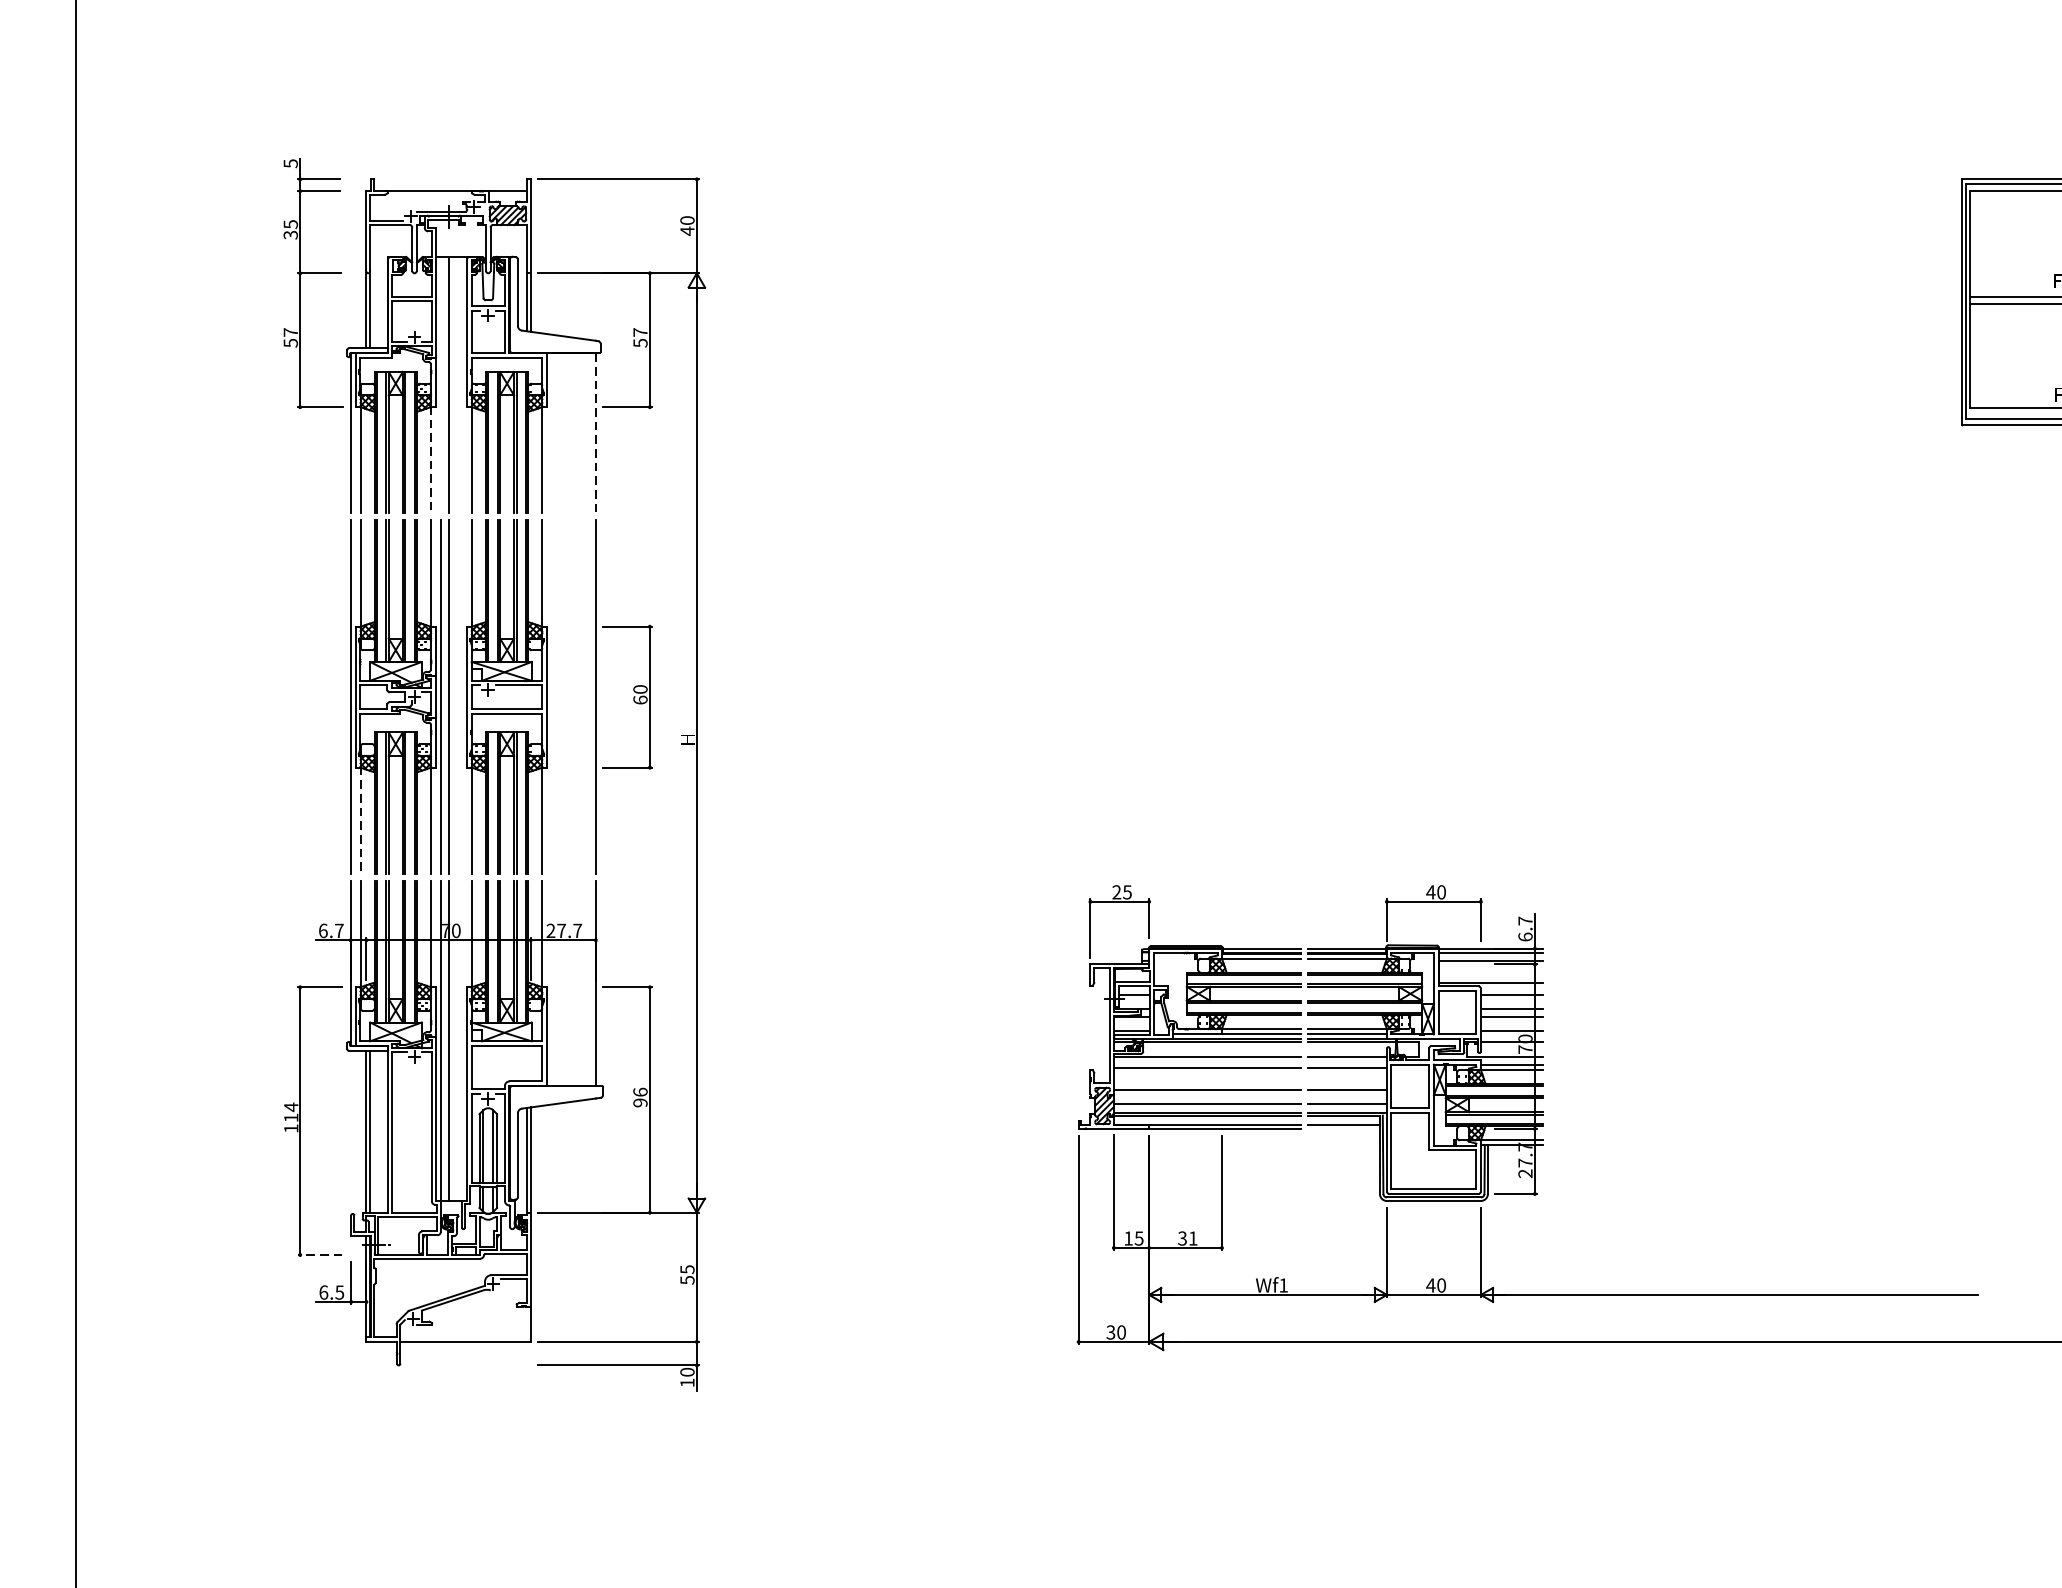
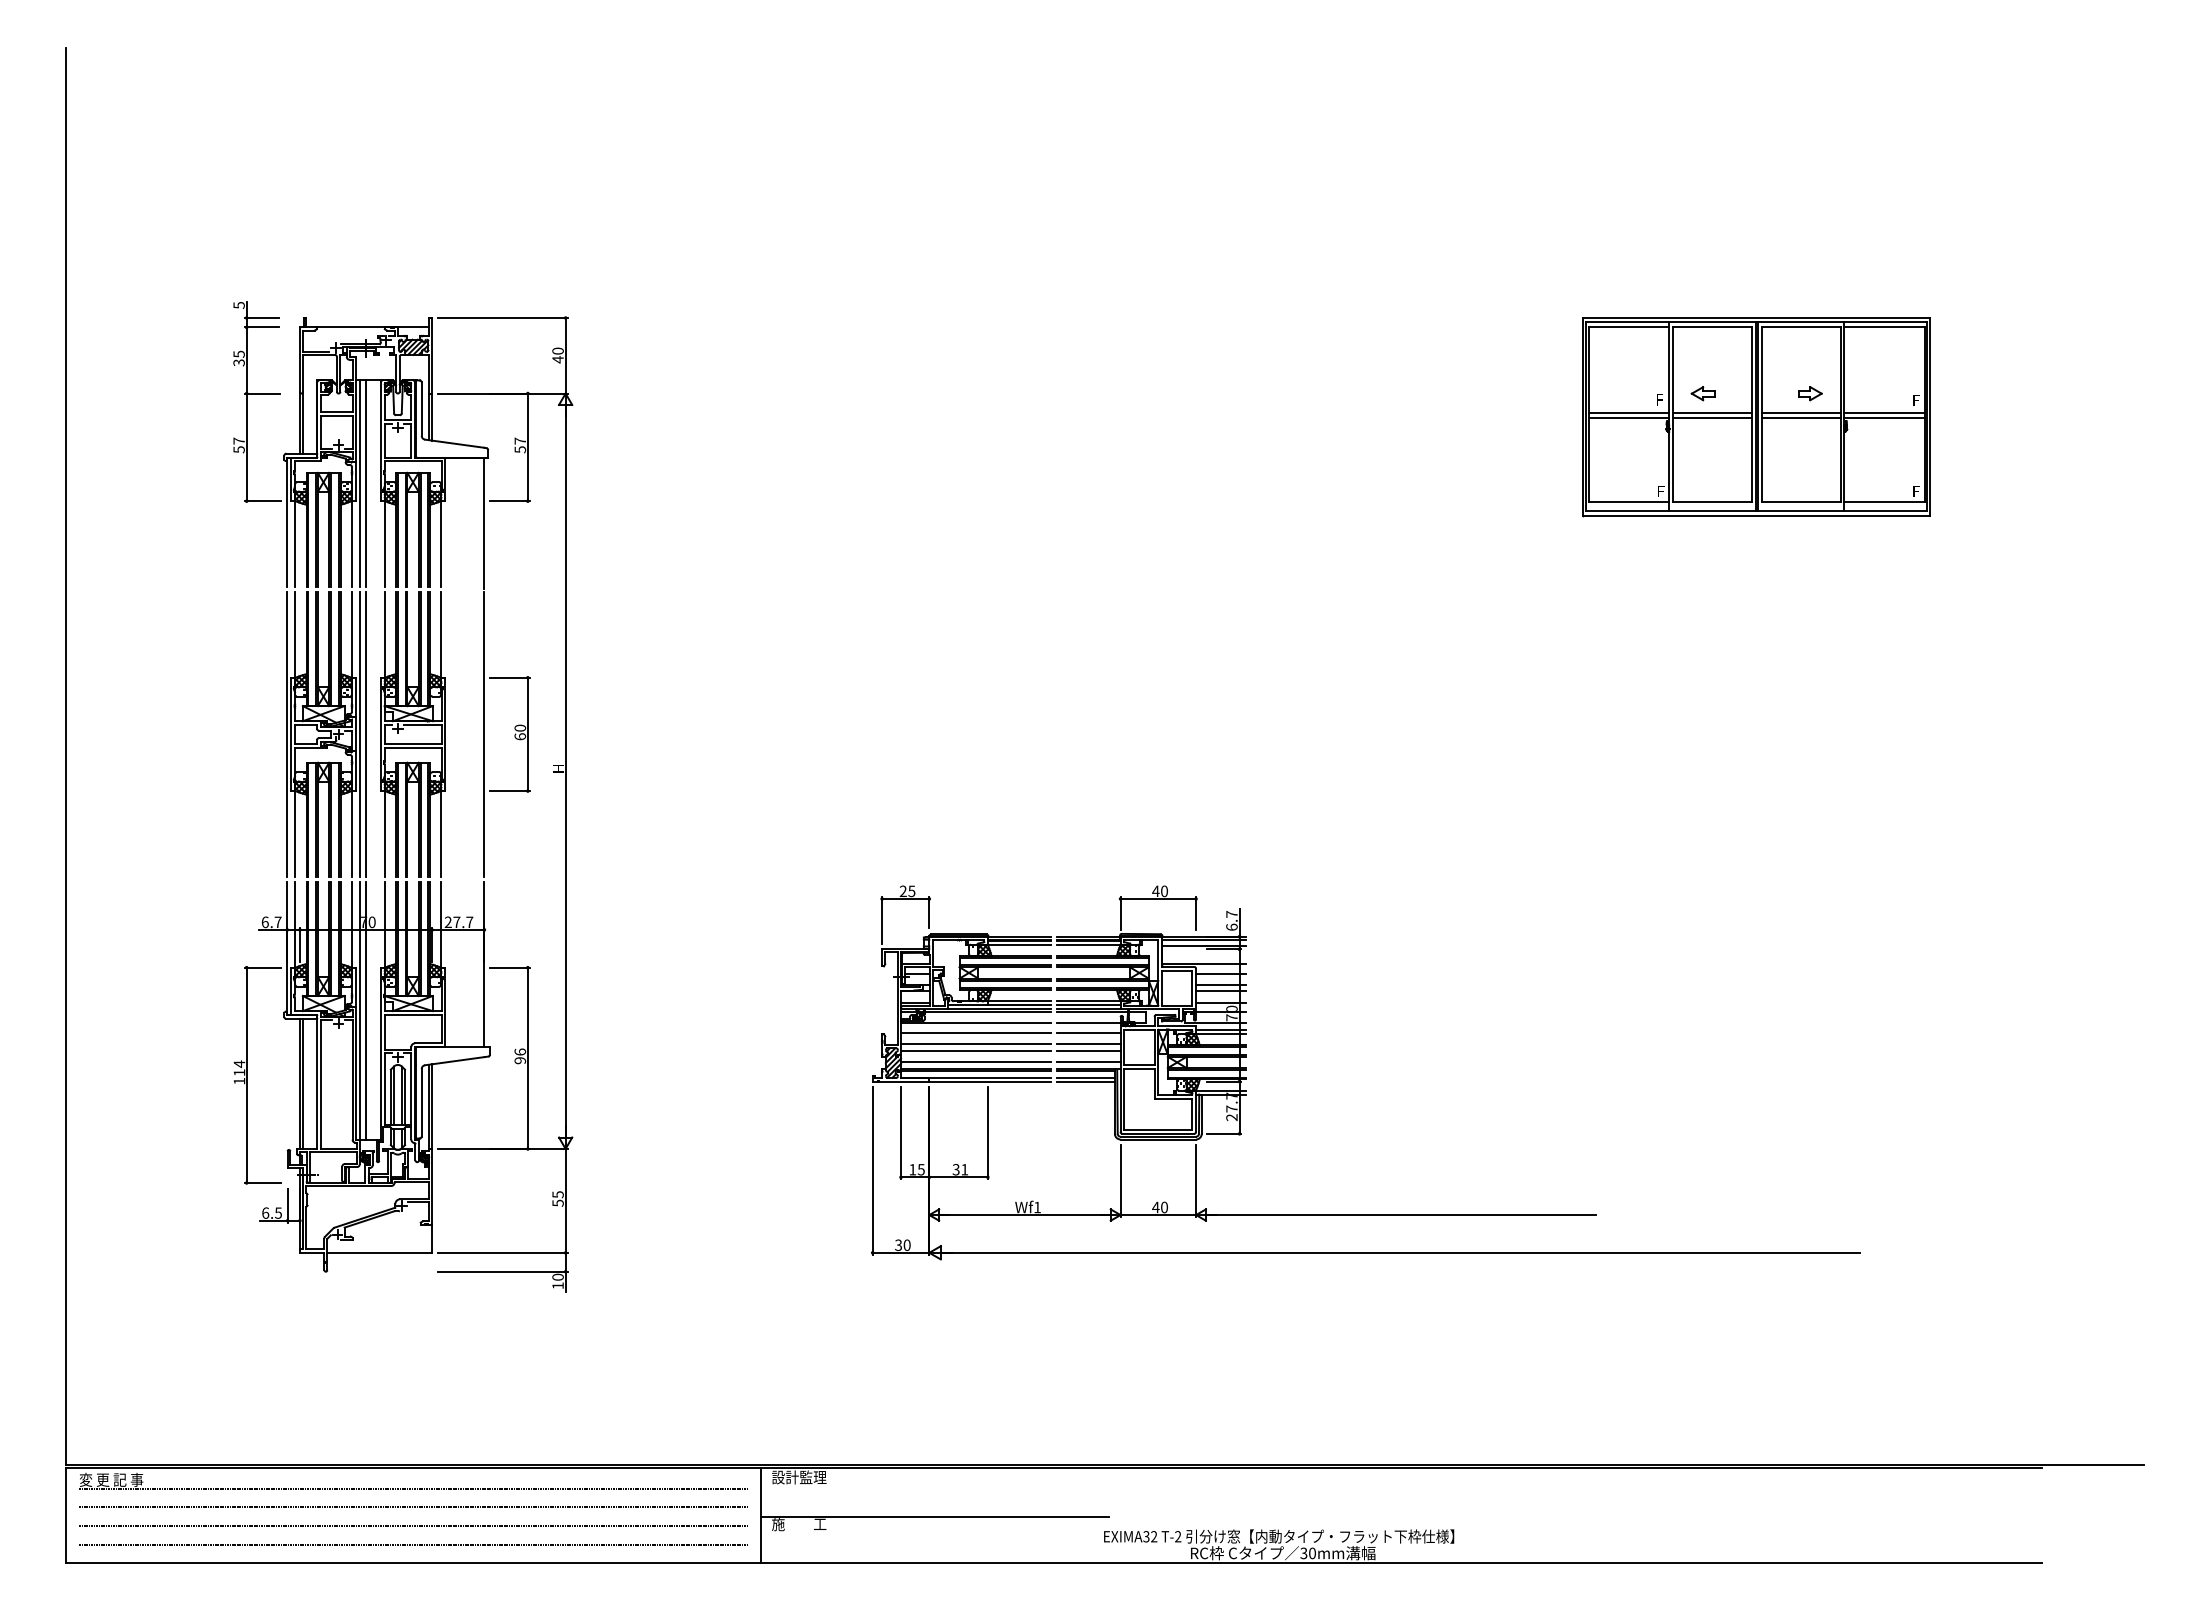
line: (440, 385) -> (359, 483), added
line: (595, 434) -> (484, 523), dashed -> solid
line: (430, 459) -> (351, 543), dashed -> solid
line: (360, 820) -> (295, 833), dashed -> solid
line: (1207, 1082) -> (976, 1044), added
line: (1347, 1082) -> (1088, 1044), added
line: (1343, 1128) -> (1085, 1081), added
line: (319, 1254) -> (262, 1182), dashed -> solid

